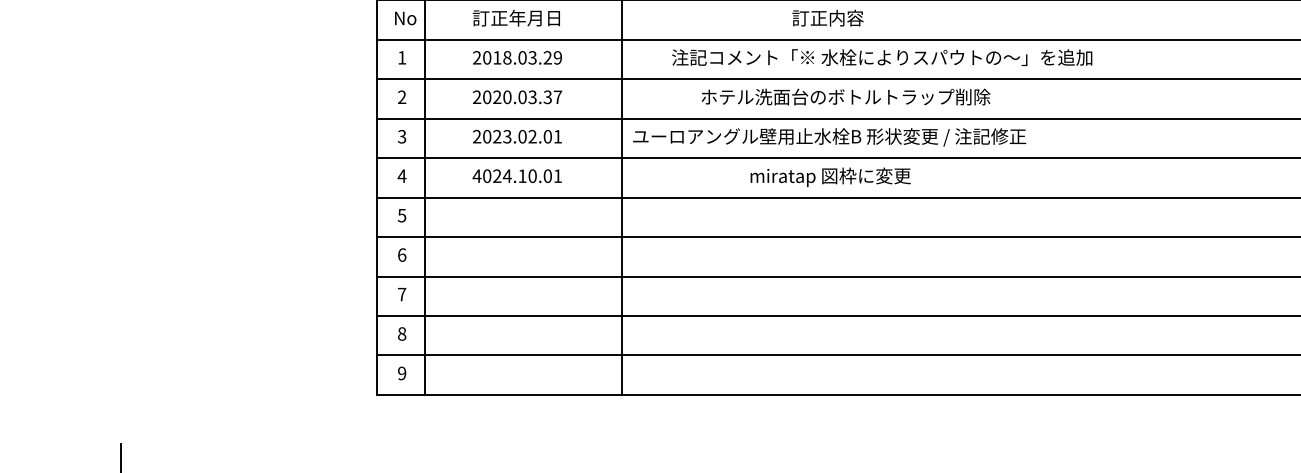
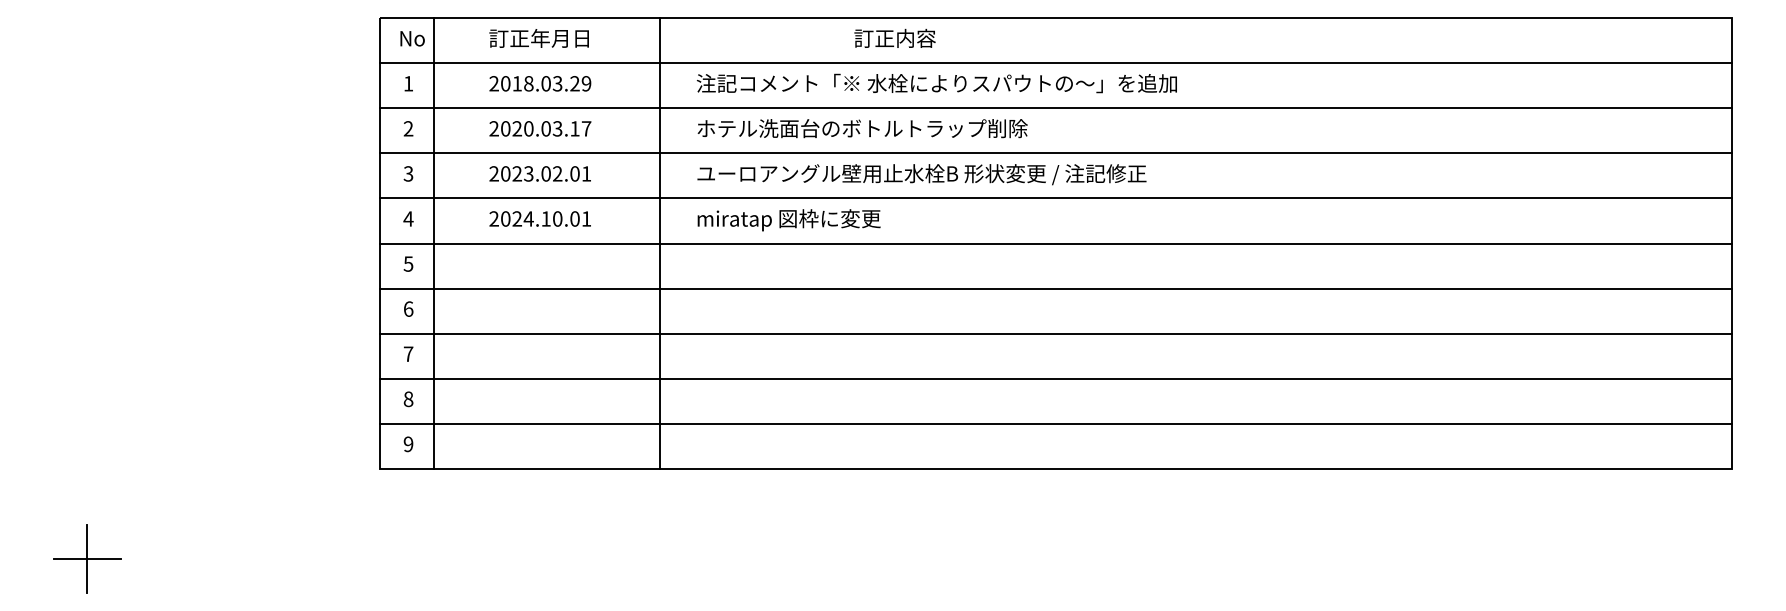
text: (881, 57) -> (936, 83), moved
text: (547, 97) -> (574, 128), 2020.03.37 -> 2020.03.17
text: (845, 97) -> (862, 128), moved
text: (829, 137) -> (921, 174), moved
text: (477, 175) -> (494, 218), 4024.10.01 -> 2024.10.01
text: (830, 177) -> (788, 220), moved

